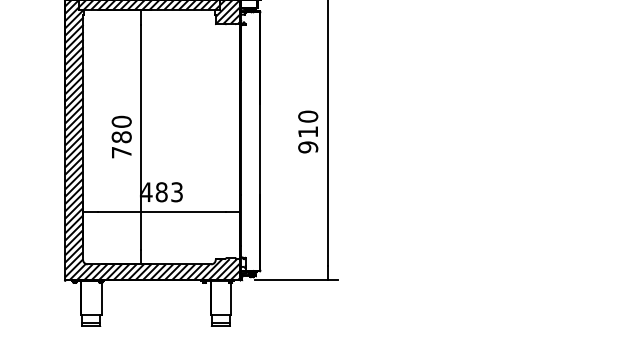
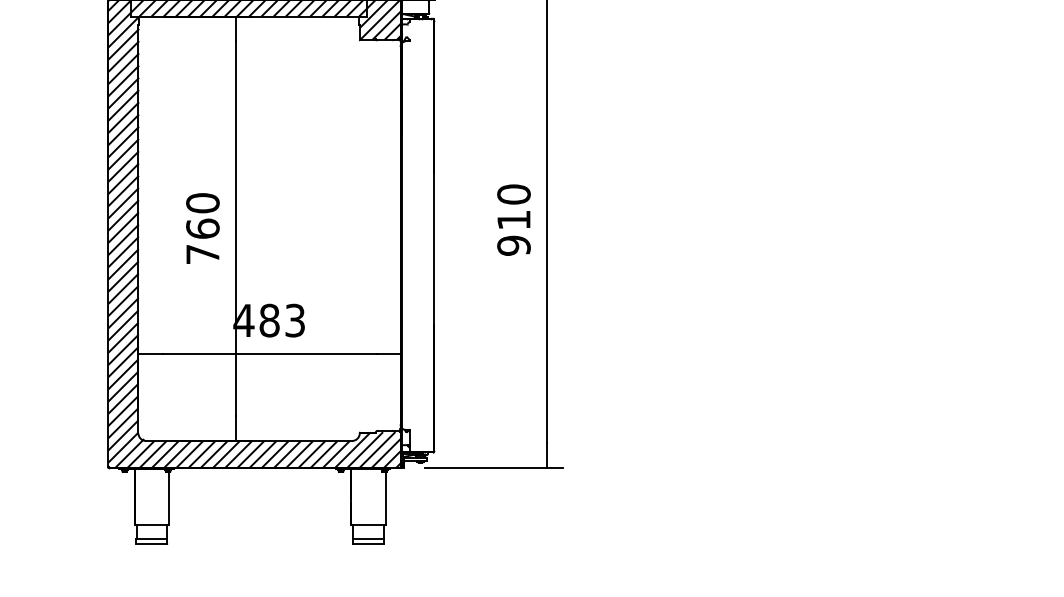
text: (121, 137) -> (202, 229), 780 -> 760

